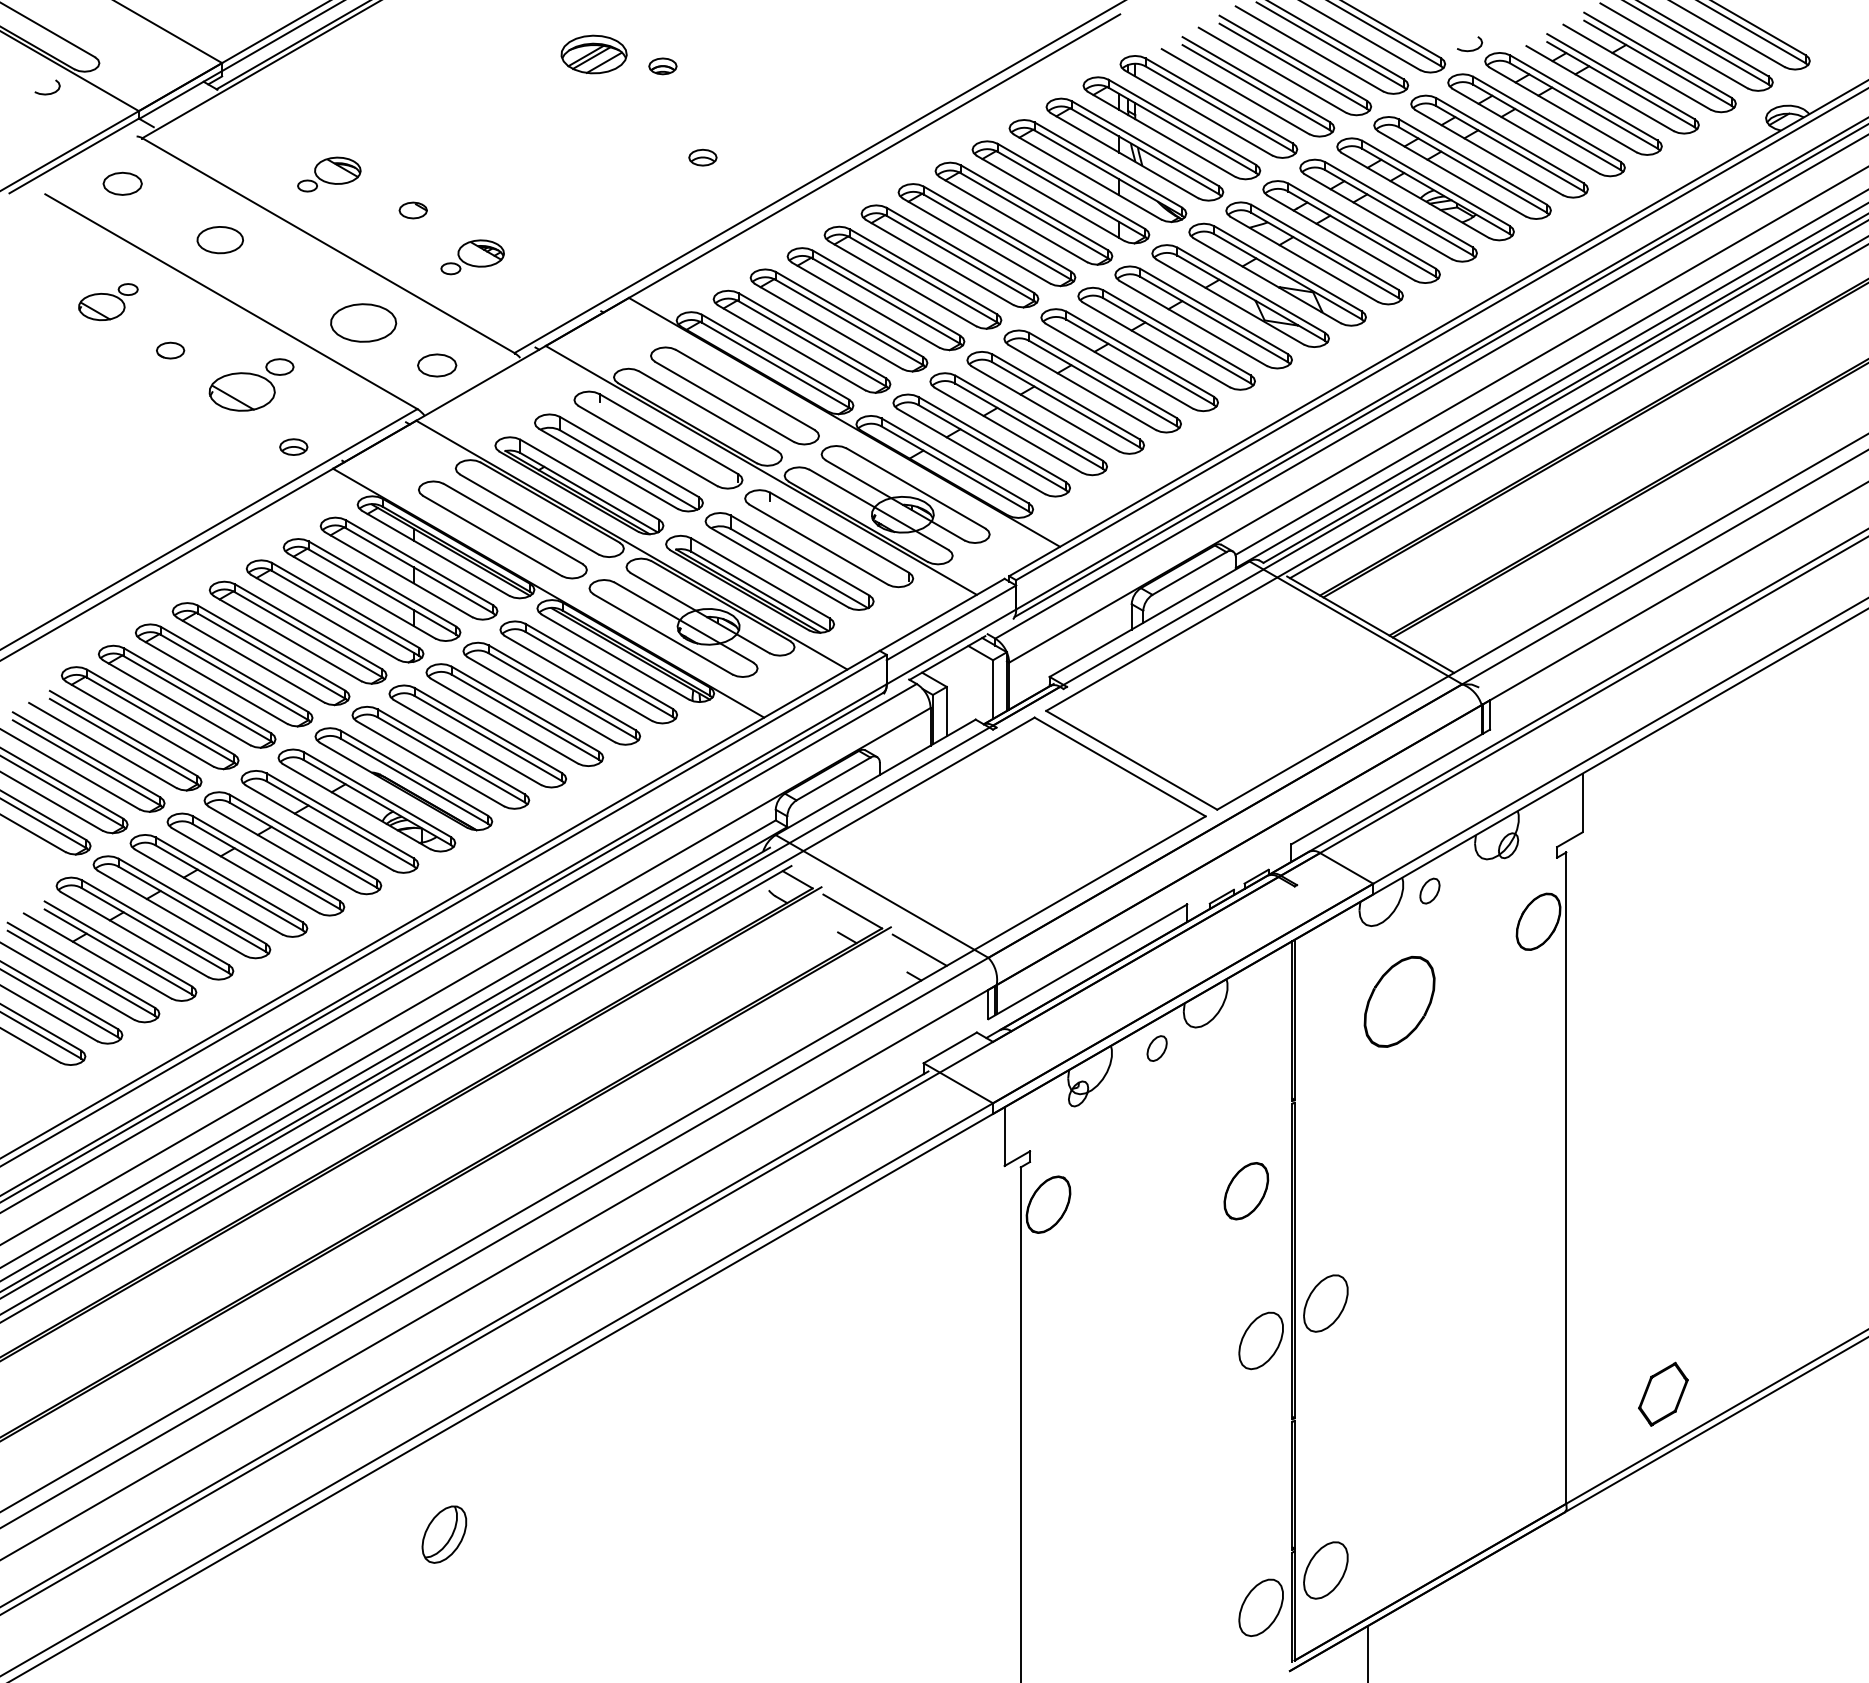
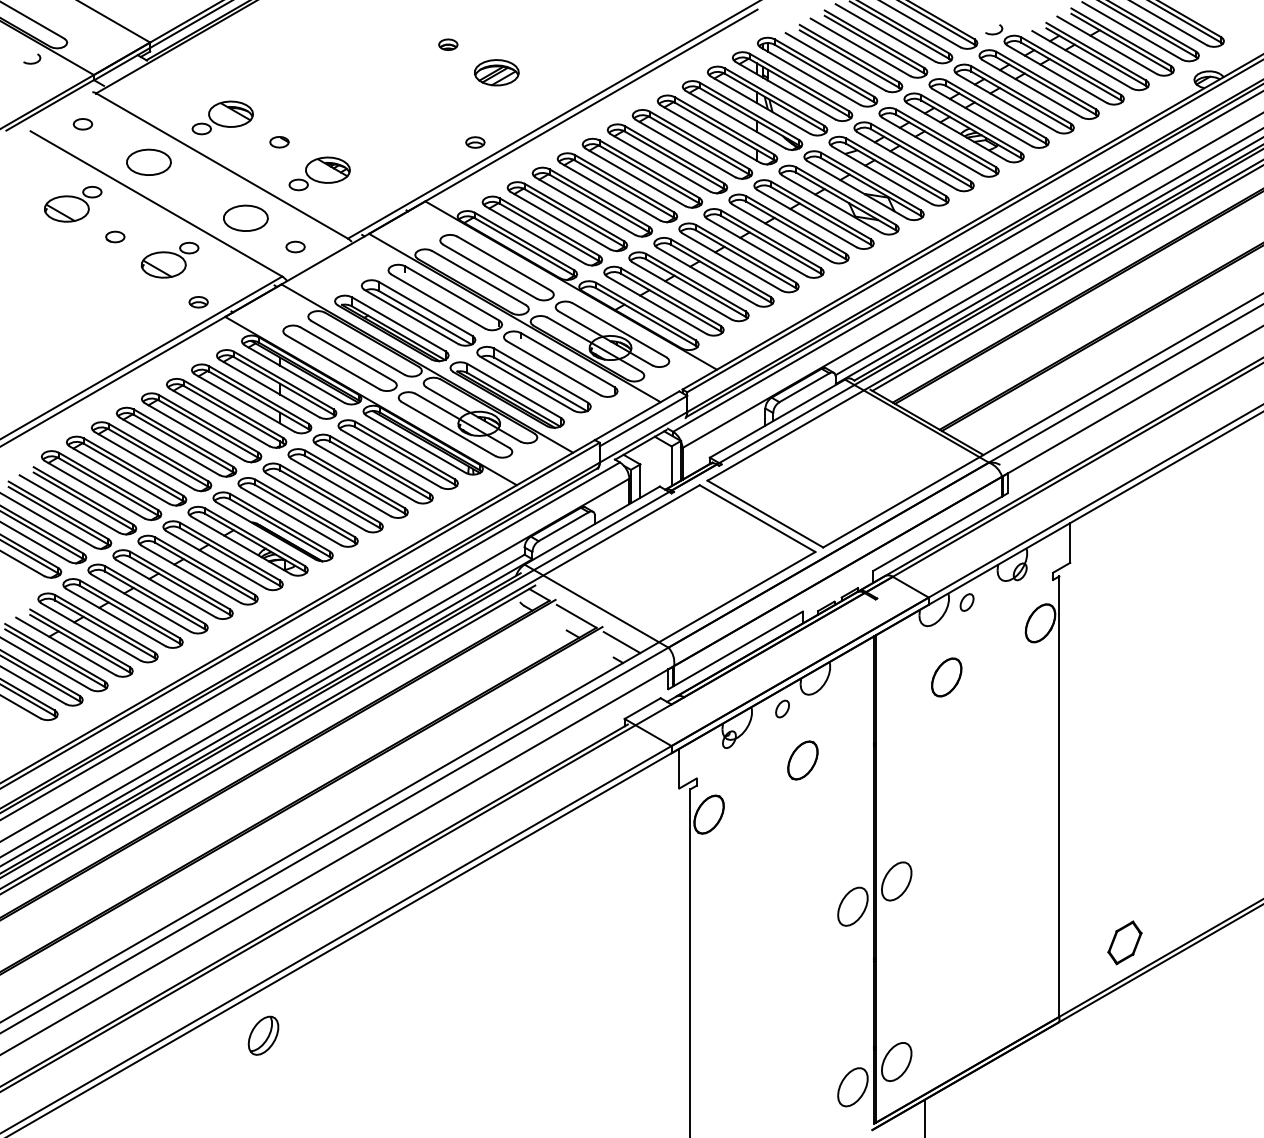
part: (593, 54) -> (496, 72), moved
part: (703, 157) -> (475, 142), moved
part: (329, 173) -> (222, 117), size x1.43
part: (122, 184) -> (82, 124), size x0.71
part: (219, 238) -> (148, 161), size x1.43
part: (472, 256) -> (319, 173), size x1.43
part: (108, 301) -> (73, 203), size x1.43
part: (436, 364) -> (295, 246), size x0.71
part: (1399, 1001) -> (946, 677), size x0.62
part: (1245, 1191) -> (802, 760), moved
part: (444, 1534) -> (263, 1035), moved

